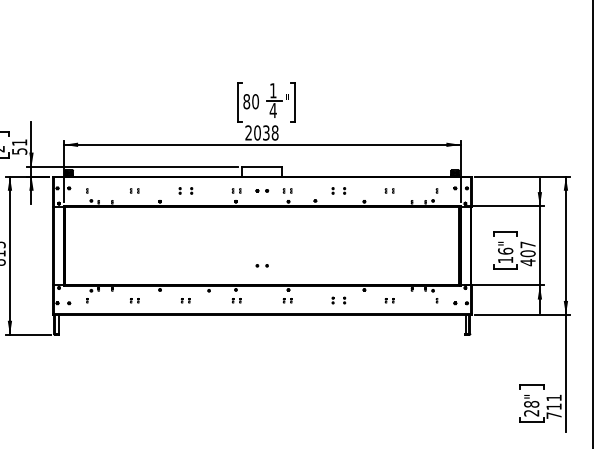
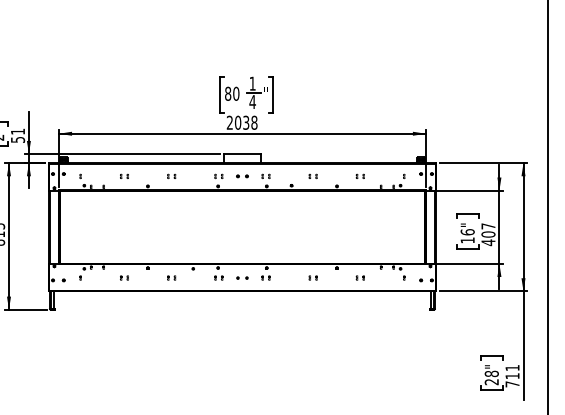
part: (185, 190) -> (171, 176), size x0.62
part: (338, 190) -> (313, 176), size x0.62
part: (261, 265) -> (241, 277), moved
part: (338, 300) -> (313, 277), size x0.62

